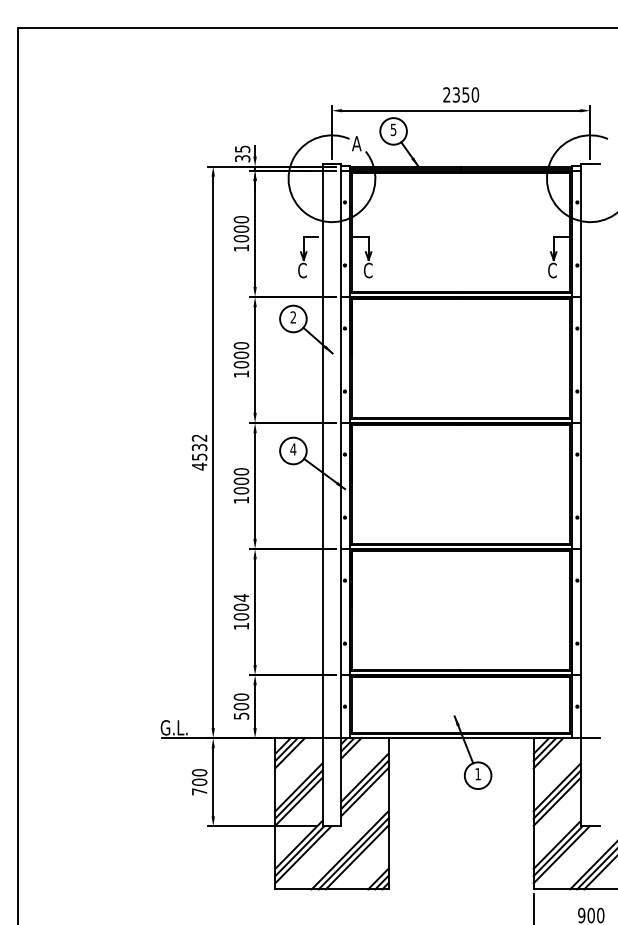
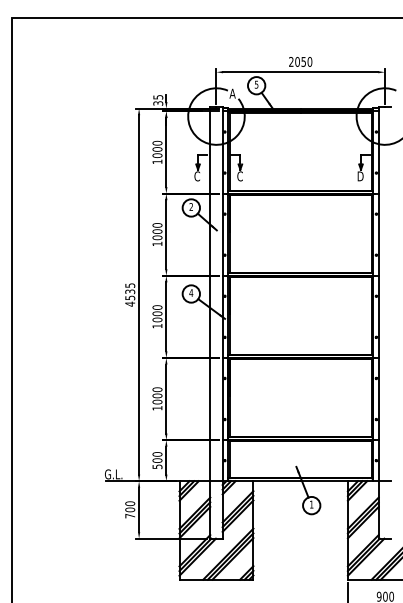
text: (456, 94) -> (297, 61), 2350 -> 2050
text: (552, 270) -> (360, 176), C -> D
text: (200, 437) -> (130, 285), 4532 -> 4535
text: (241, 597) -> (157, 389), 1004 -> 1000

